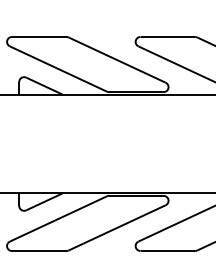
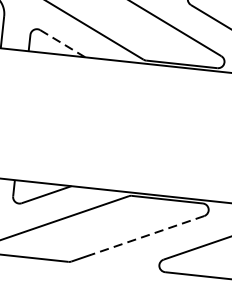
line: (44, 86) -> (62, 44), solid -> dashed
line: (124, 224) -> (147, 235), solid -> dashed

